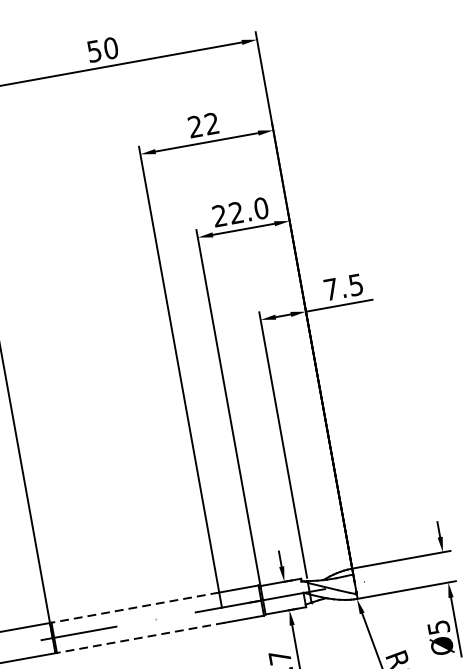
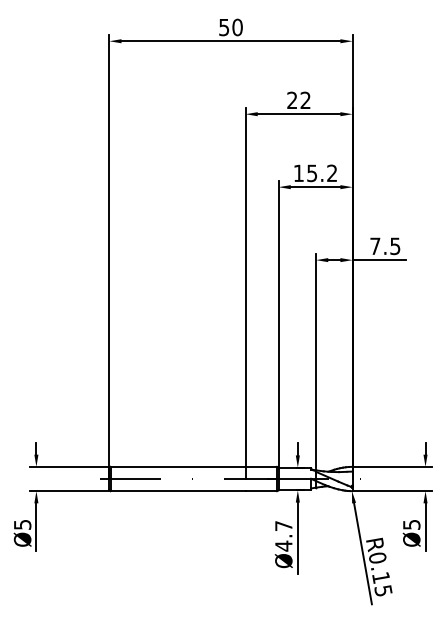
text: (240, 212) -> (315, 173), 22.0 -> 15.2
line: (134, 607) -> (177, 466), dashed -> solid
line: (140, 638) -> (177, 491), dashed -> solid

